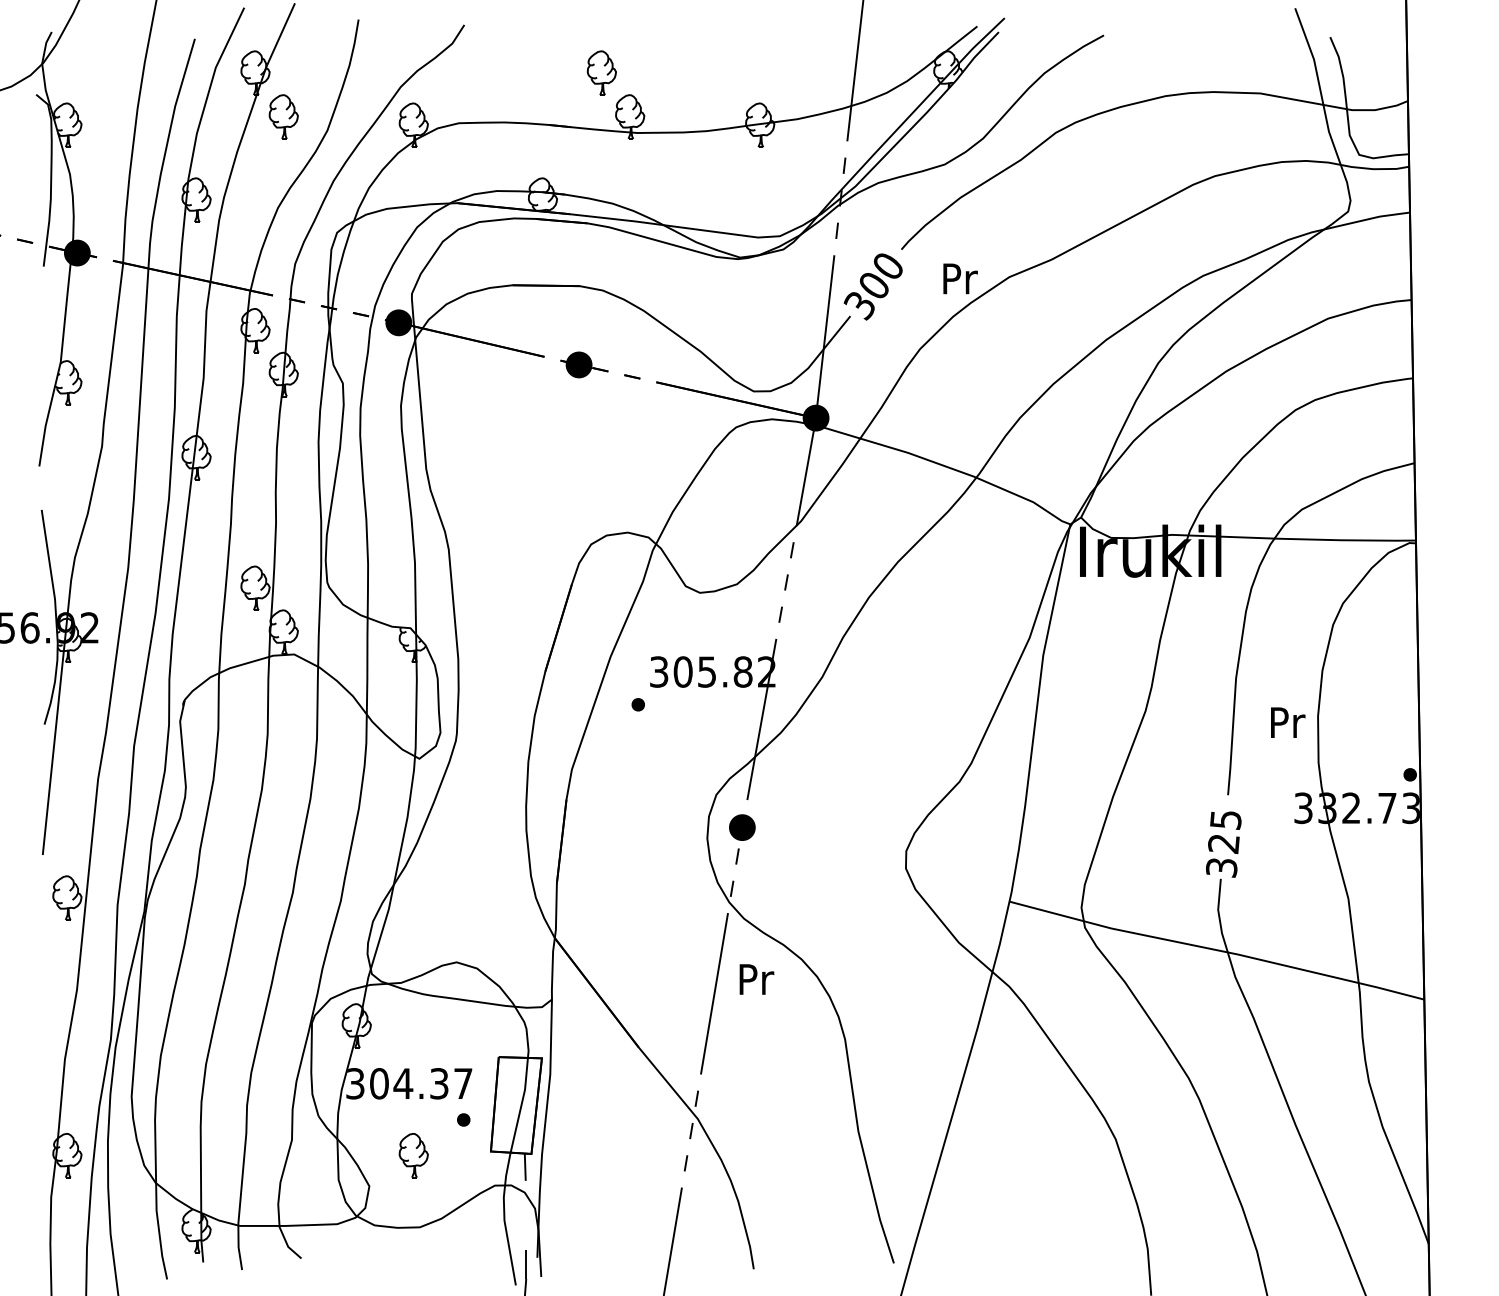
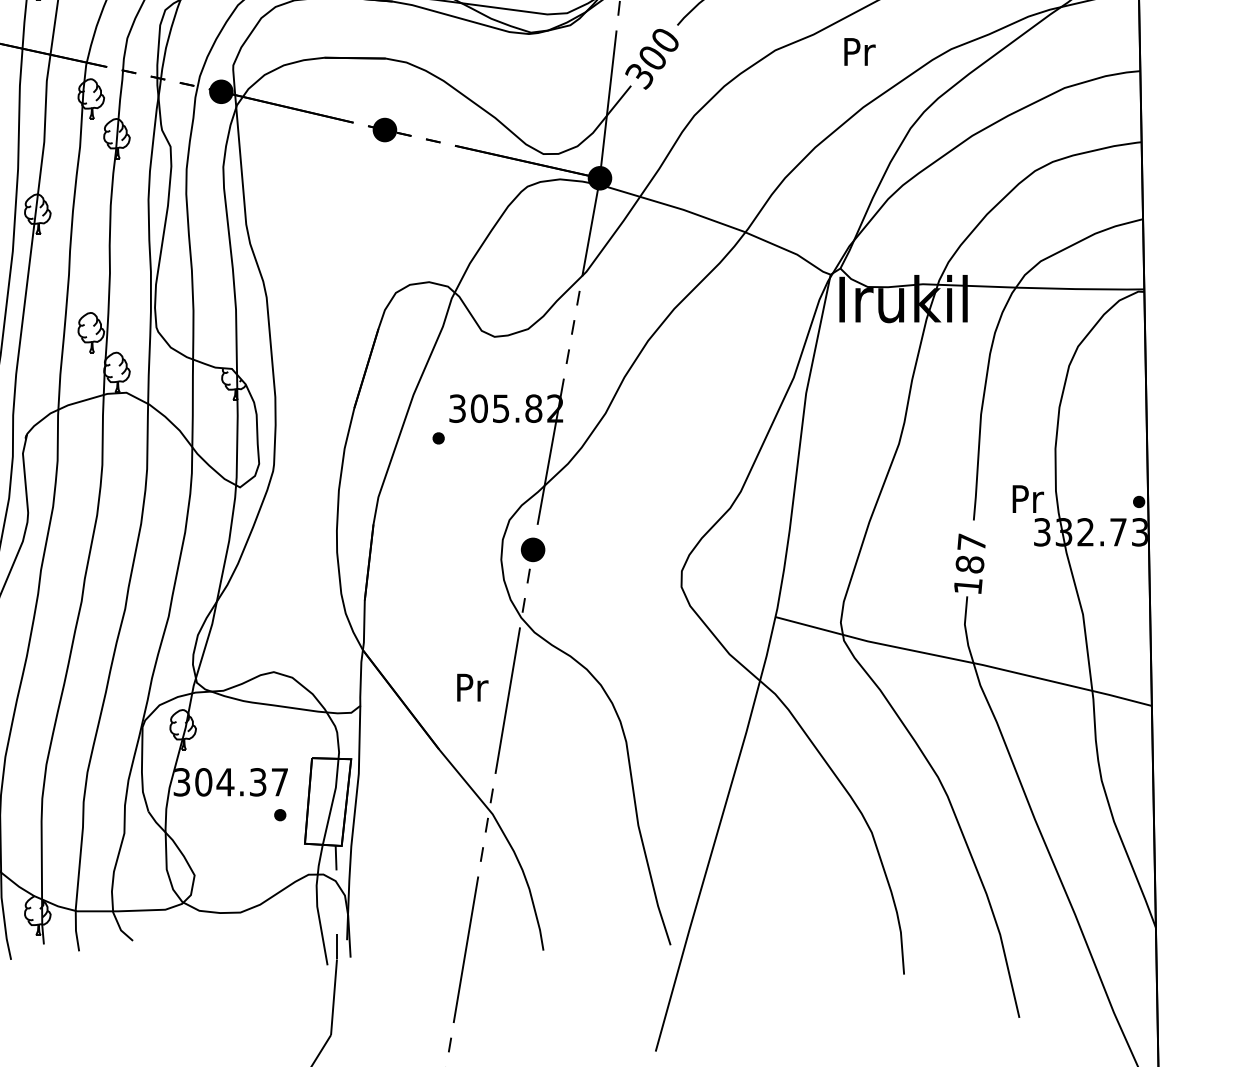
text: (960, 278) -> (859, 51), moved
text: (1288, 722) -> (1028, 498), moved
text: (1223, 843) -> (969, 564), 325 -> 187
text: (756, 979) -> (472, 687), moved
part: (413, 1155) -> (234, 847), removed

